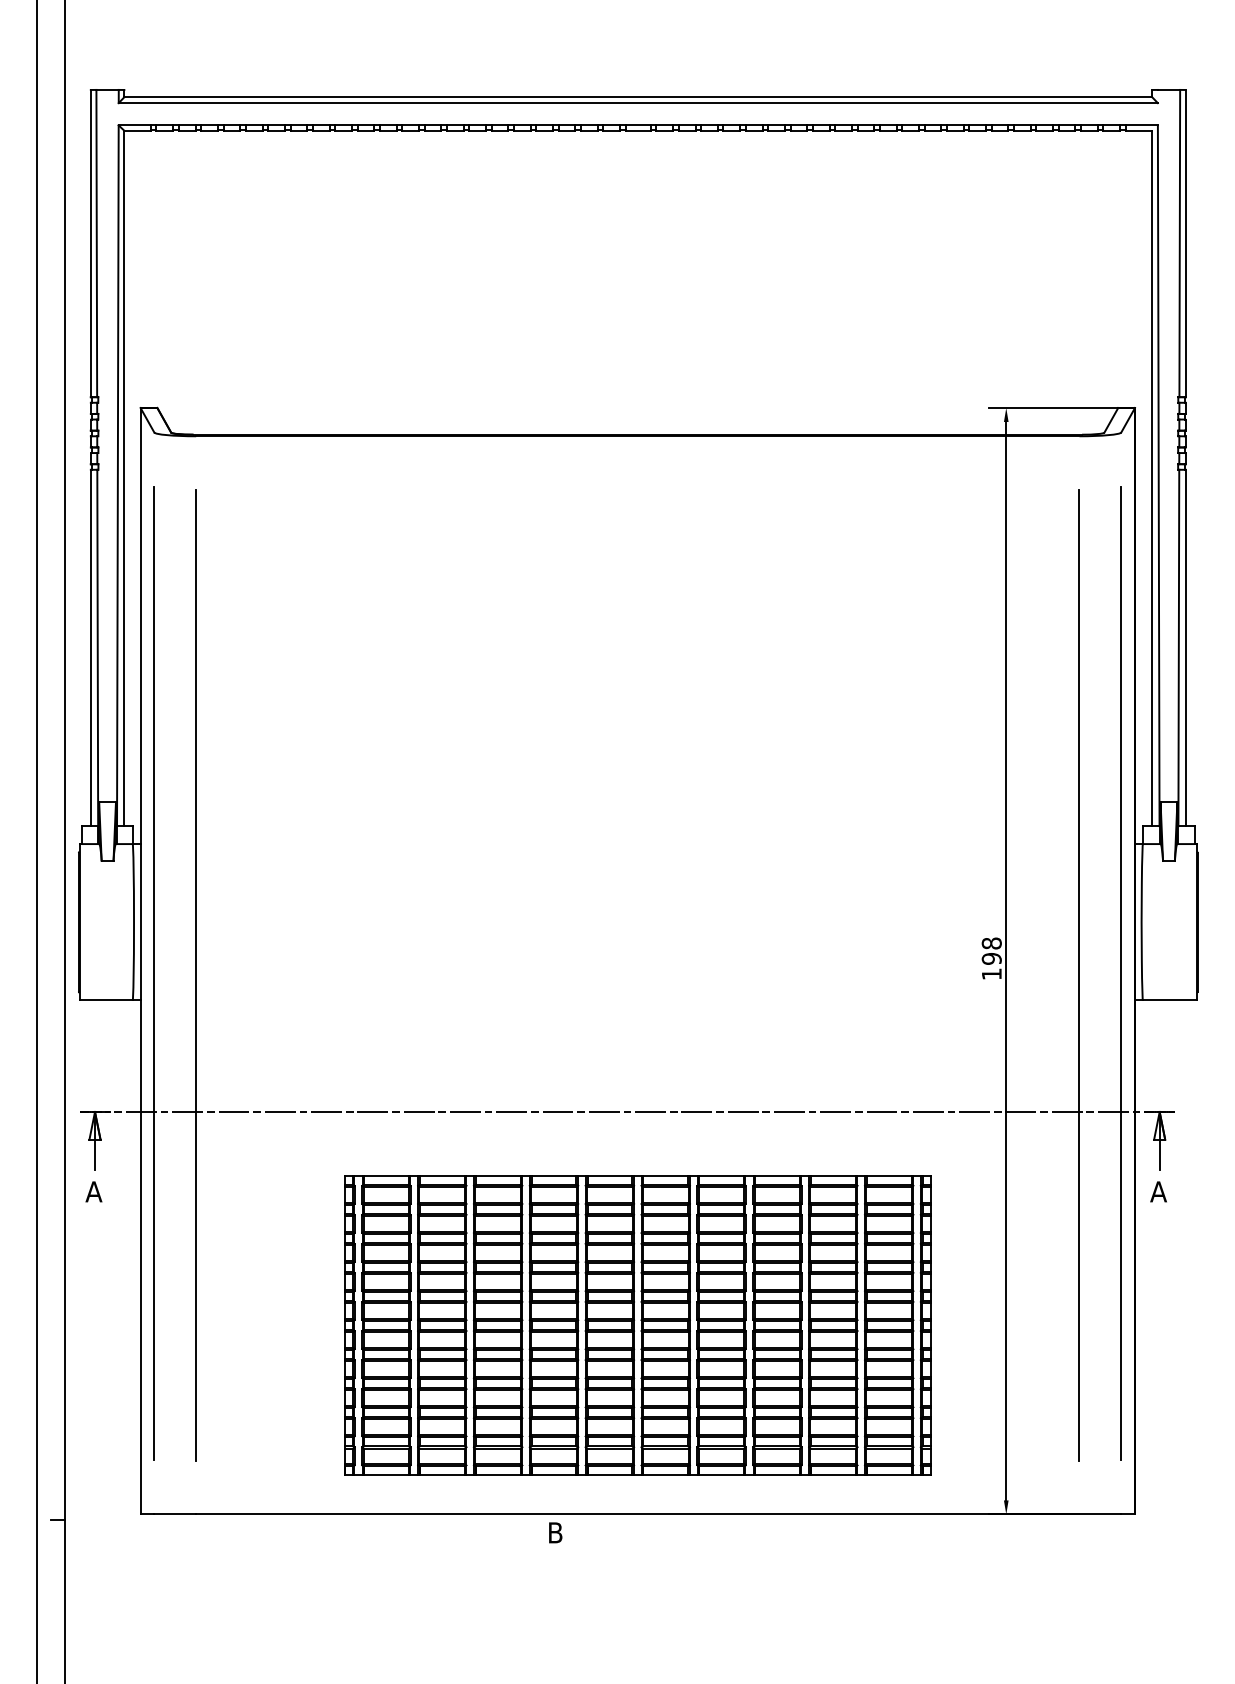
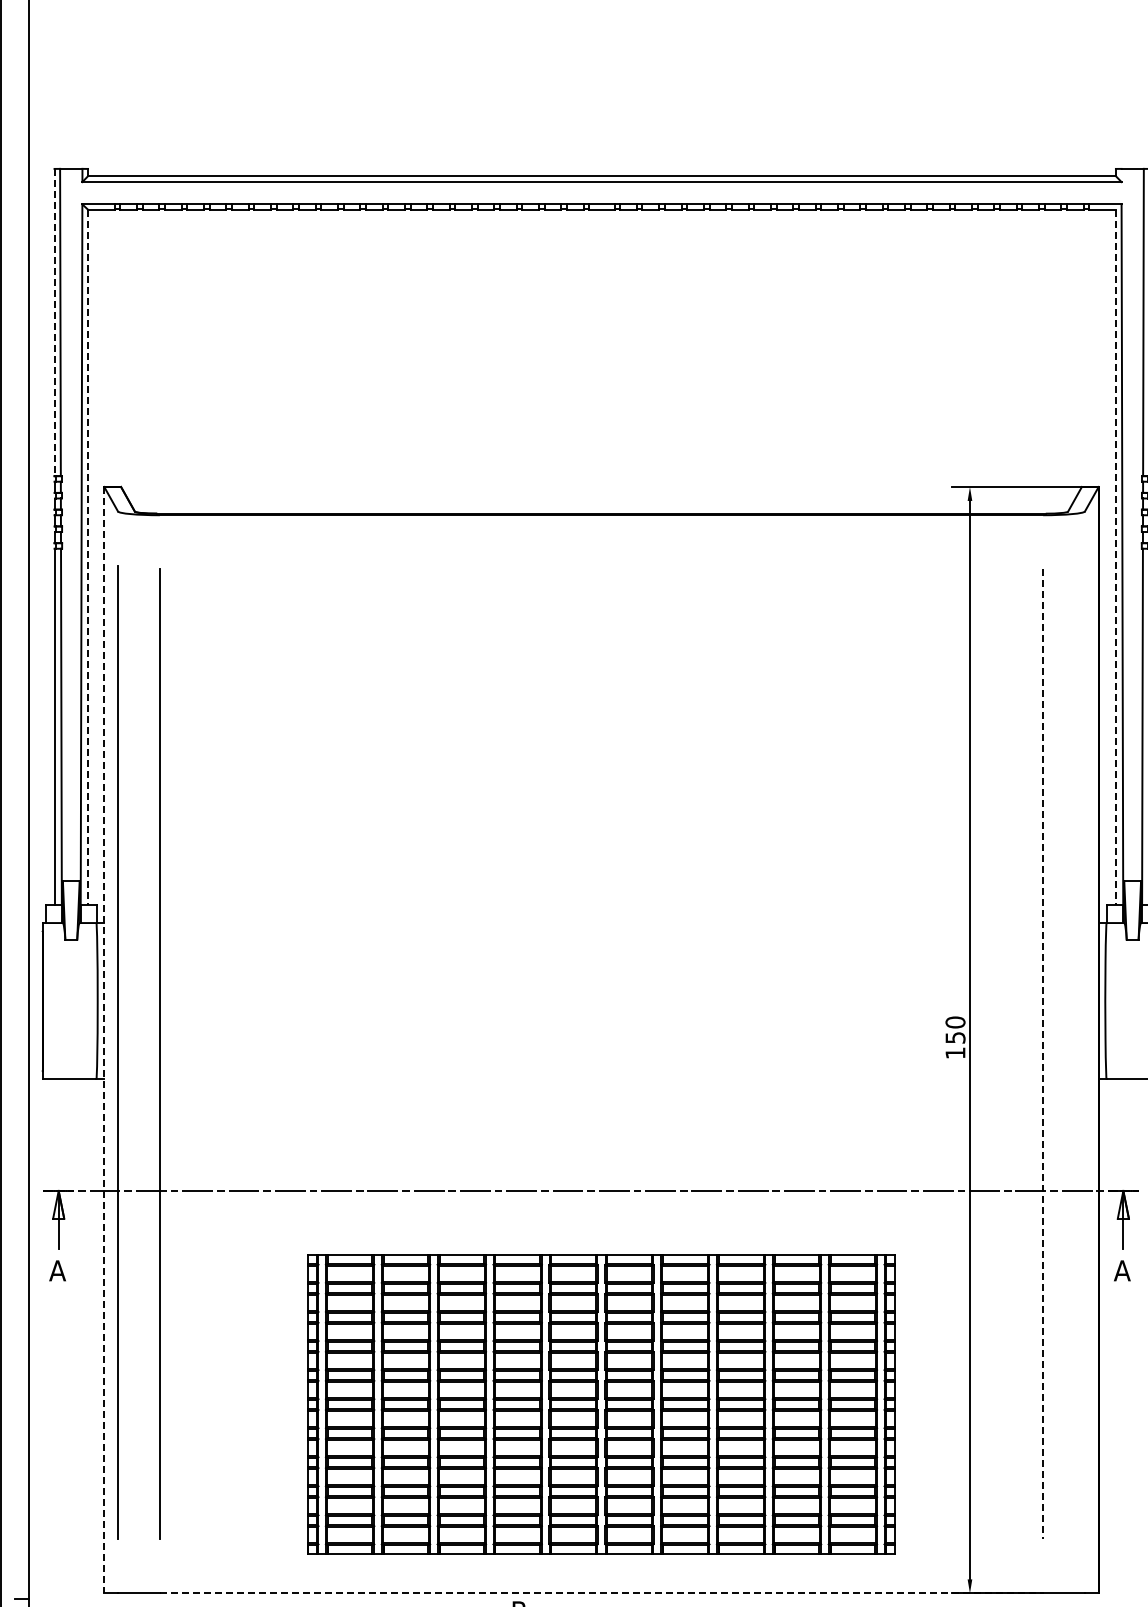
line: (90, 243) -> (54, 322), solid -> dashed
line: (124, 478) -> (88, 557), solid -> dashed
line: (1152, 478) -> (1116, 557), solid -> dashed
text: (991, 950) -> (955, 1029), 198 -> 150
line: (140, 961) -> (104, 1040), solid -> dashed
line: (1121, 973) -> (1085, 1052), removed
line: (1079, 975) -> (1043, 1054), solid -> dashed
line: (637, 1514) -> (601, 1593), solid -> dashed

